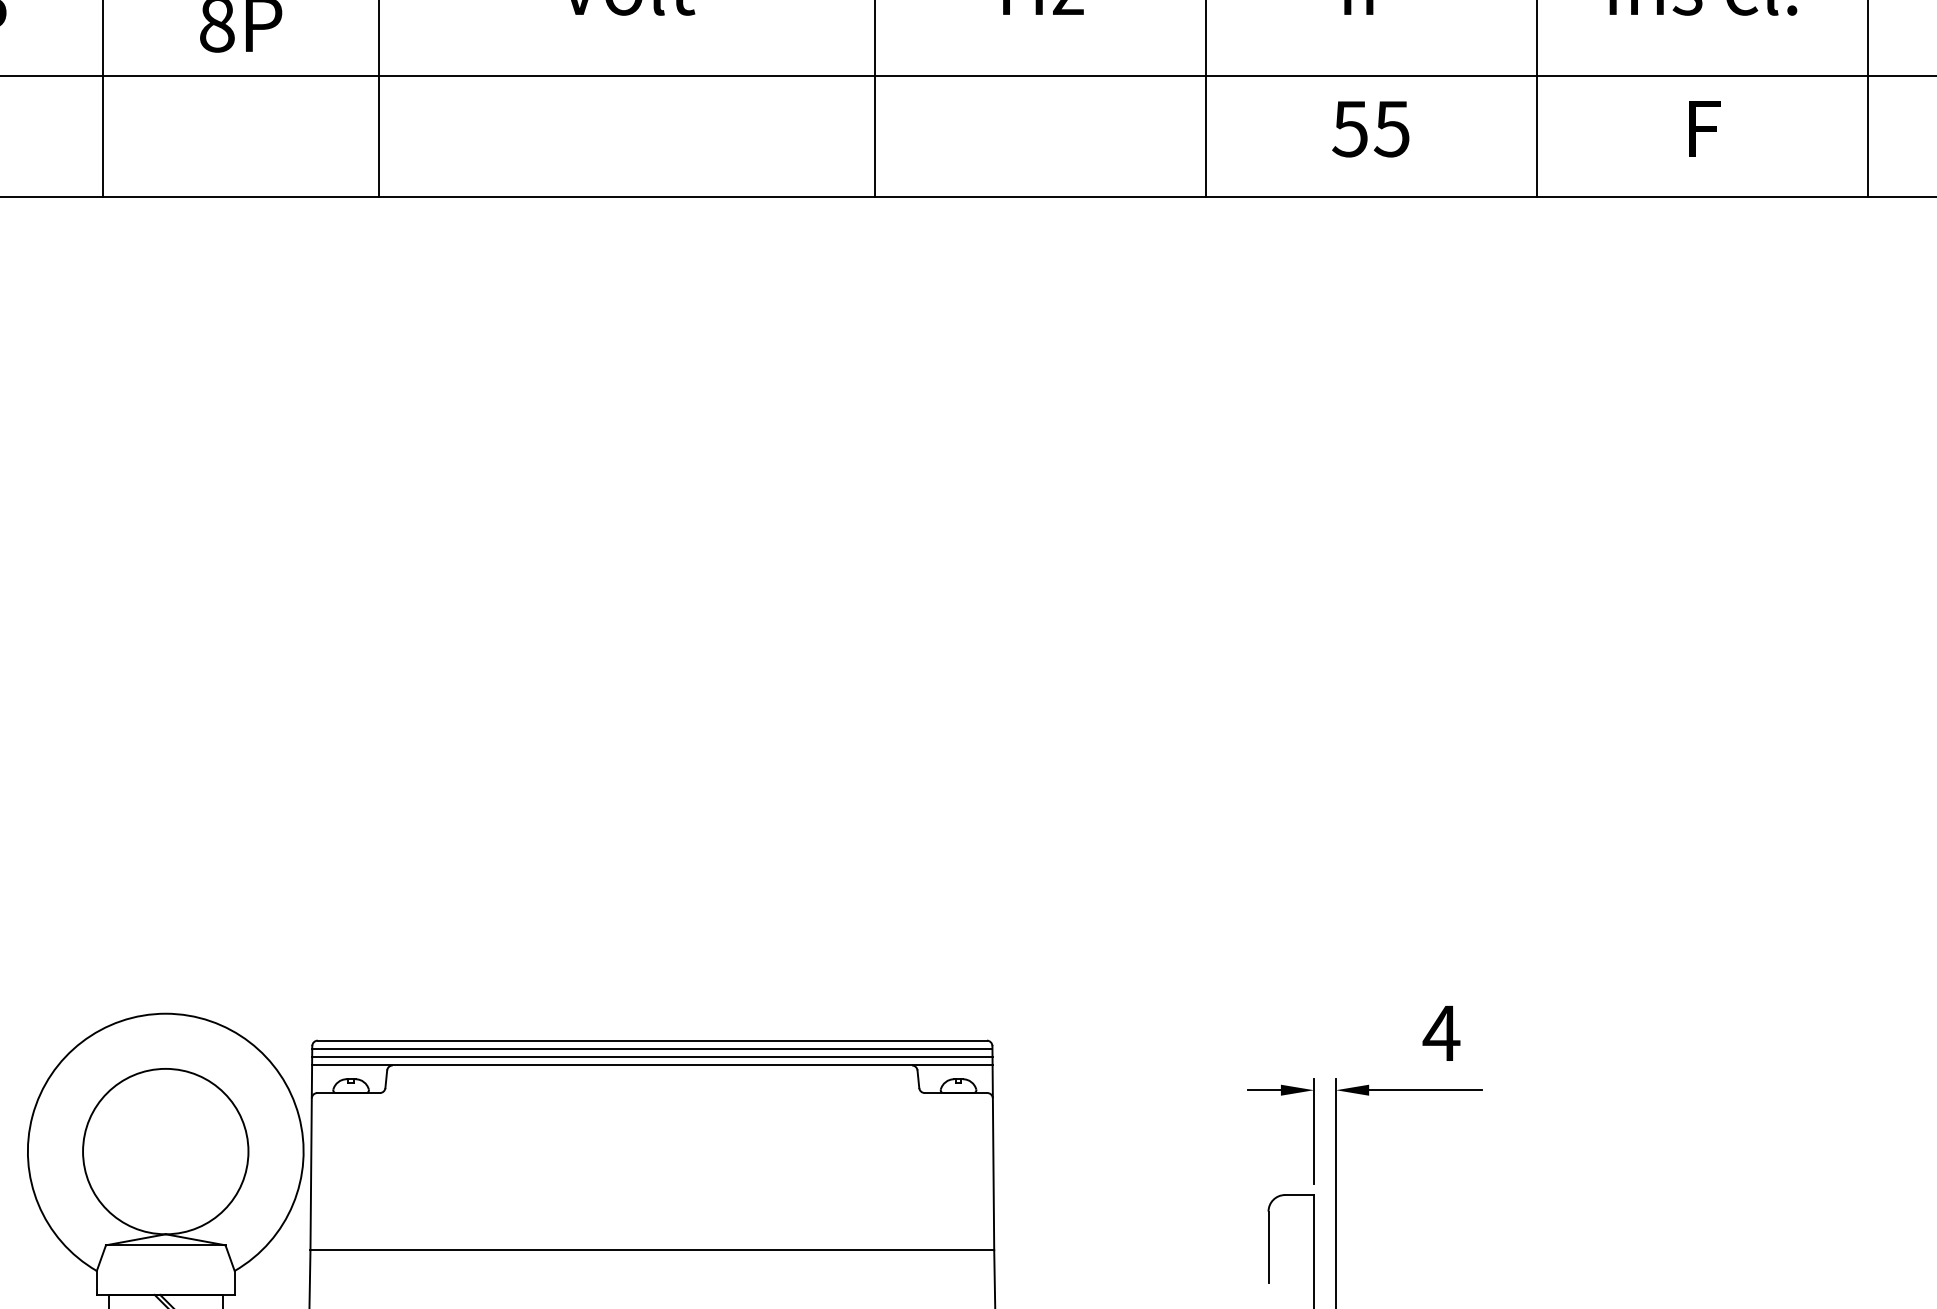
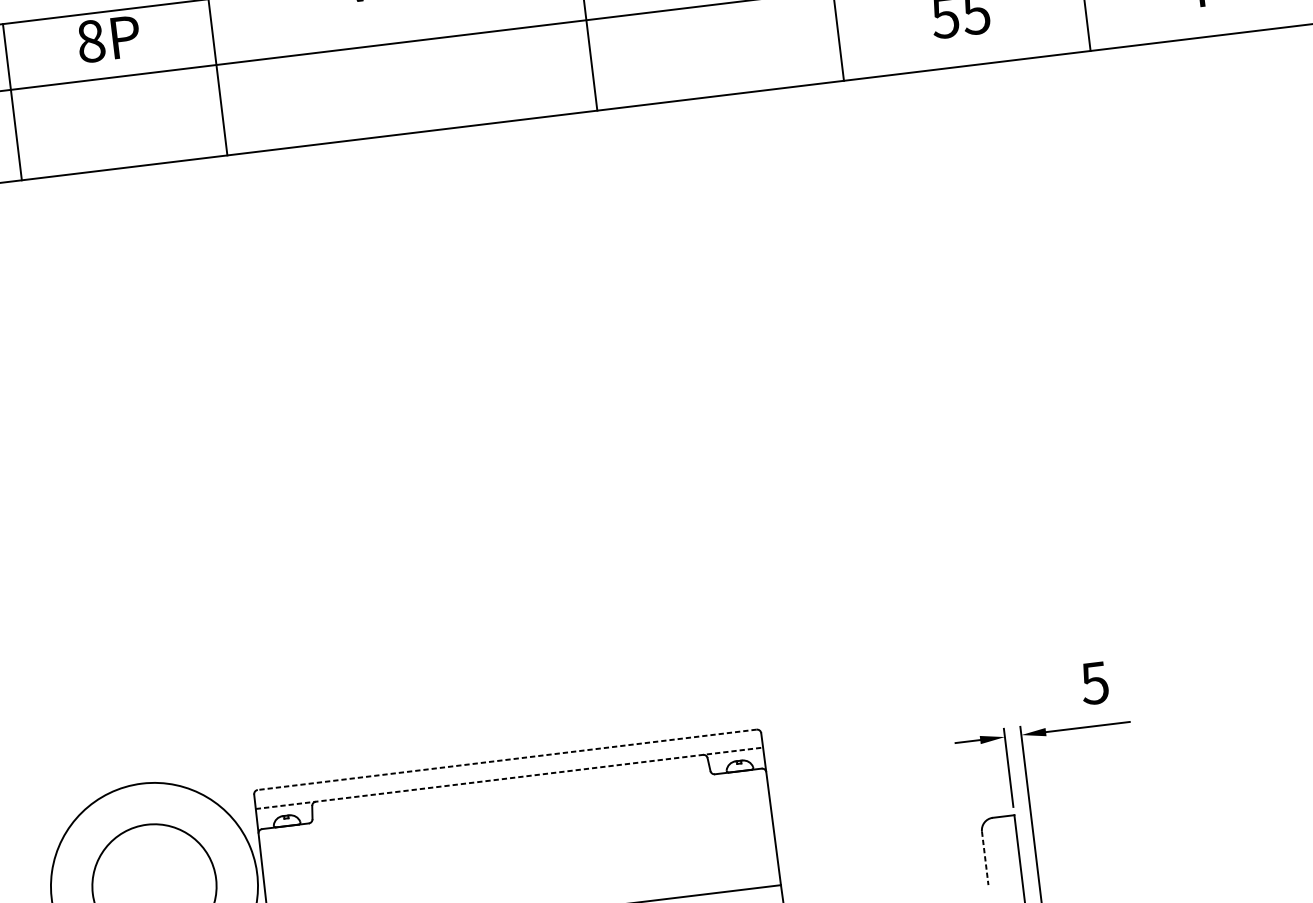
text: (1441, 1033) -> (1094, 683), 4 -> 5
line: (652, 1040) -> (507, 759), solid -> dashed
line: (652, 1048) -> (508, 765), removed
line: (652, 1057) -> (508, 772), removed
line: (652, 1065) -> (509, 778), solid -> dashed
line: (1268, 1247) -> (985, 858), solid -> dashed

